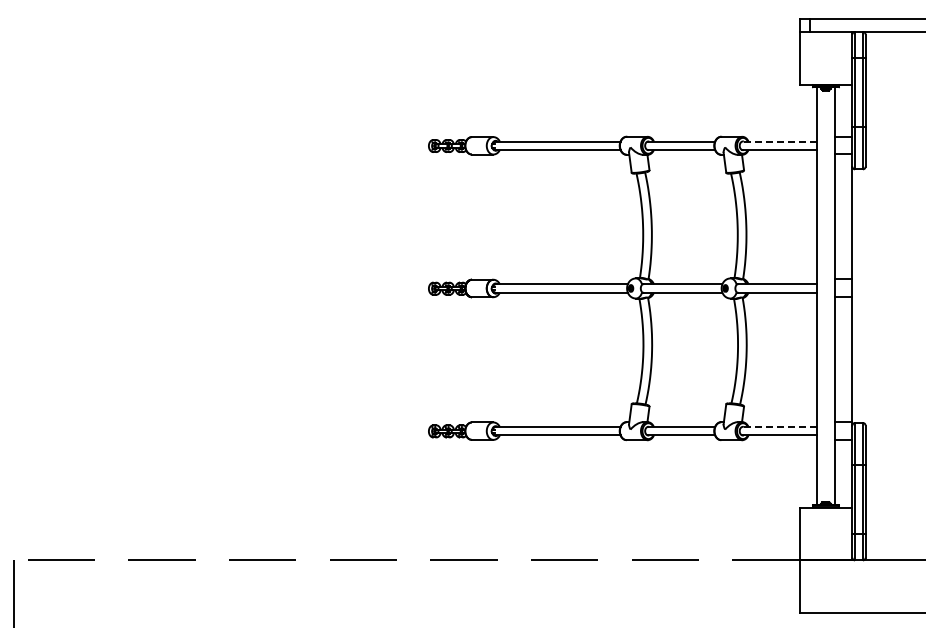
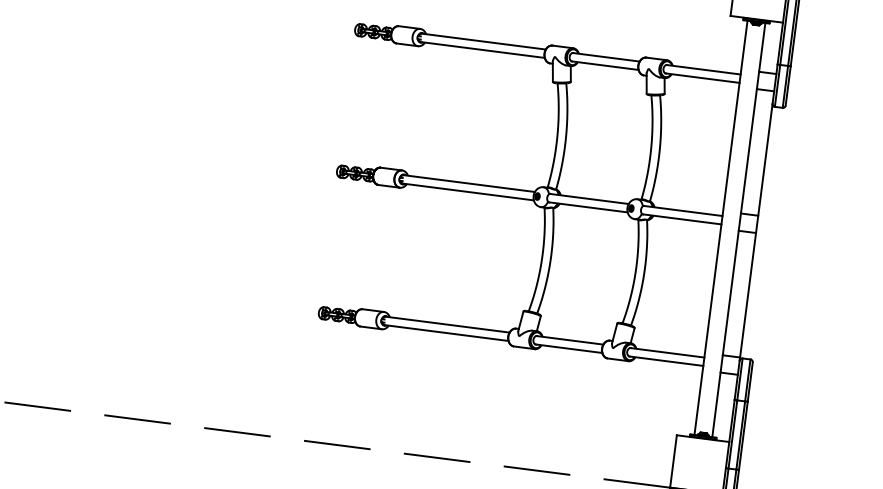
line: (779, 141) -> (703, 69), dashed -> solid
line: (779, 426) -> (667, 352), dashed -> solid

